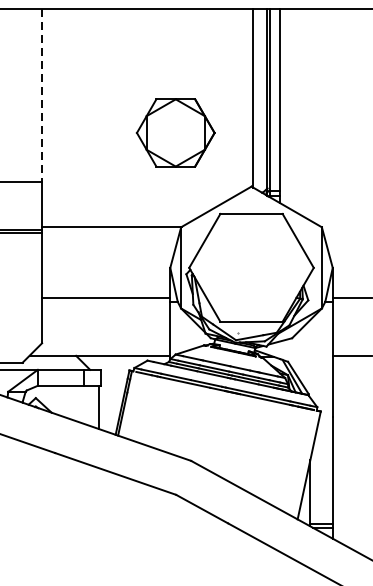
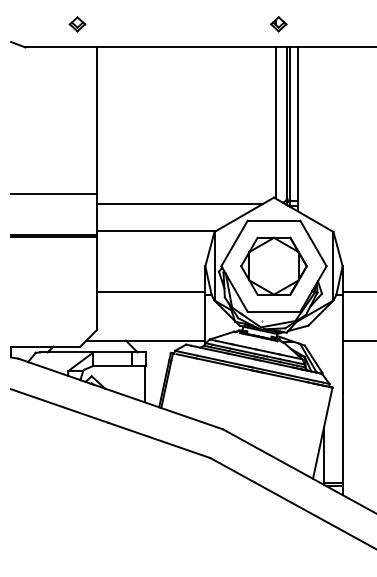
line: (42, 96) -> (97, 121), dashed -> solid
part: (175, 132) -> (273, 265), moved
line: (140, 193) -> (180, 203), added

